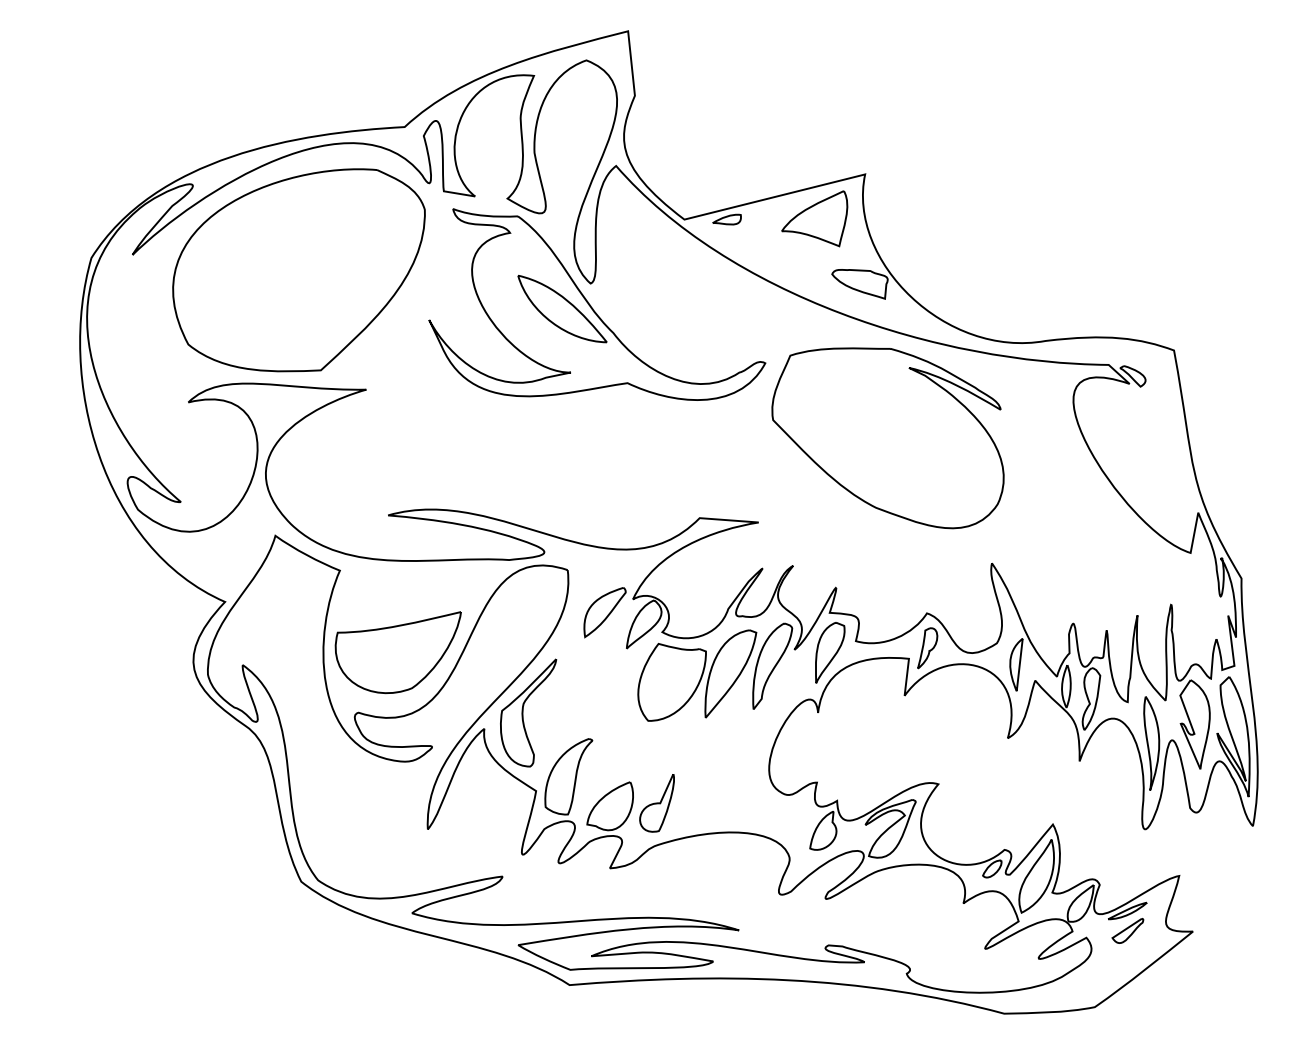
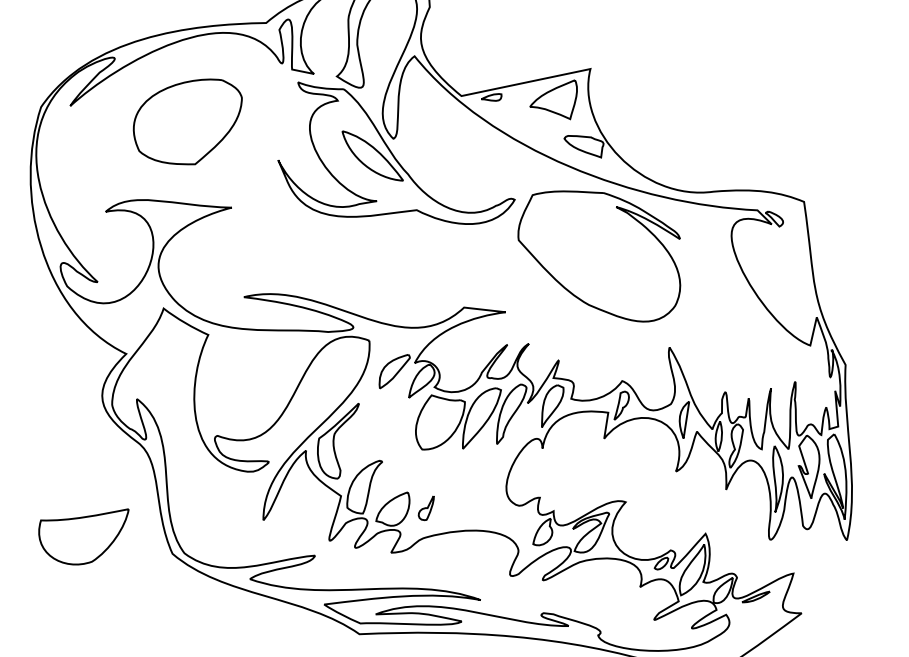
part: (298, 270) -> (187, 121), size x0.6
part: (397, 652) -> (82, 536), moved
part: (656, 803) -> (425, 508), size x0.6
part: (1127, 930) -> (755, 610), removed

